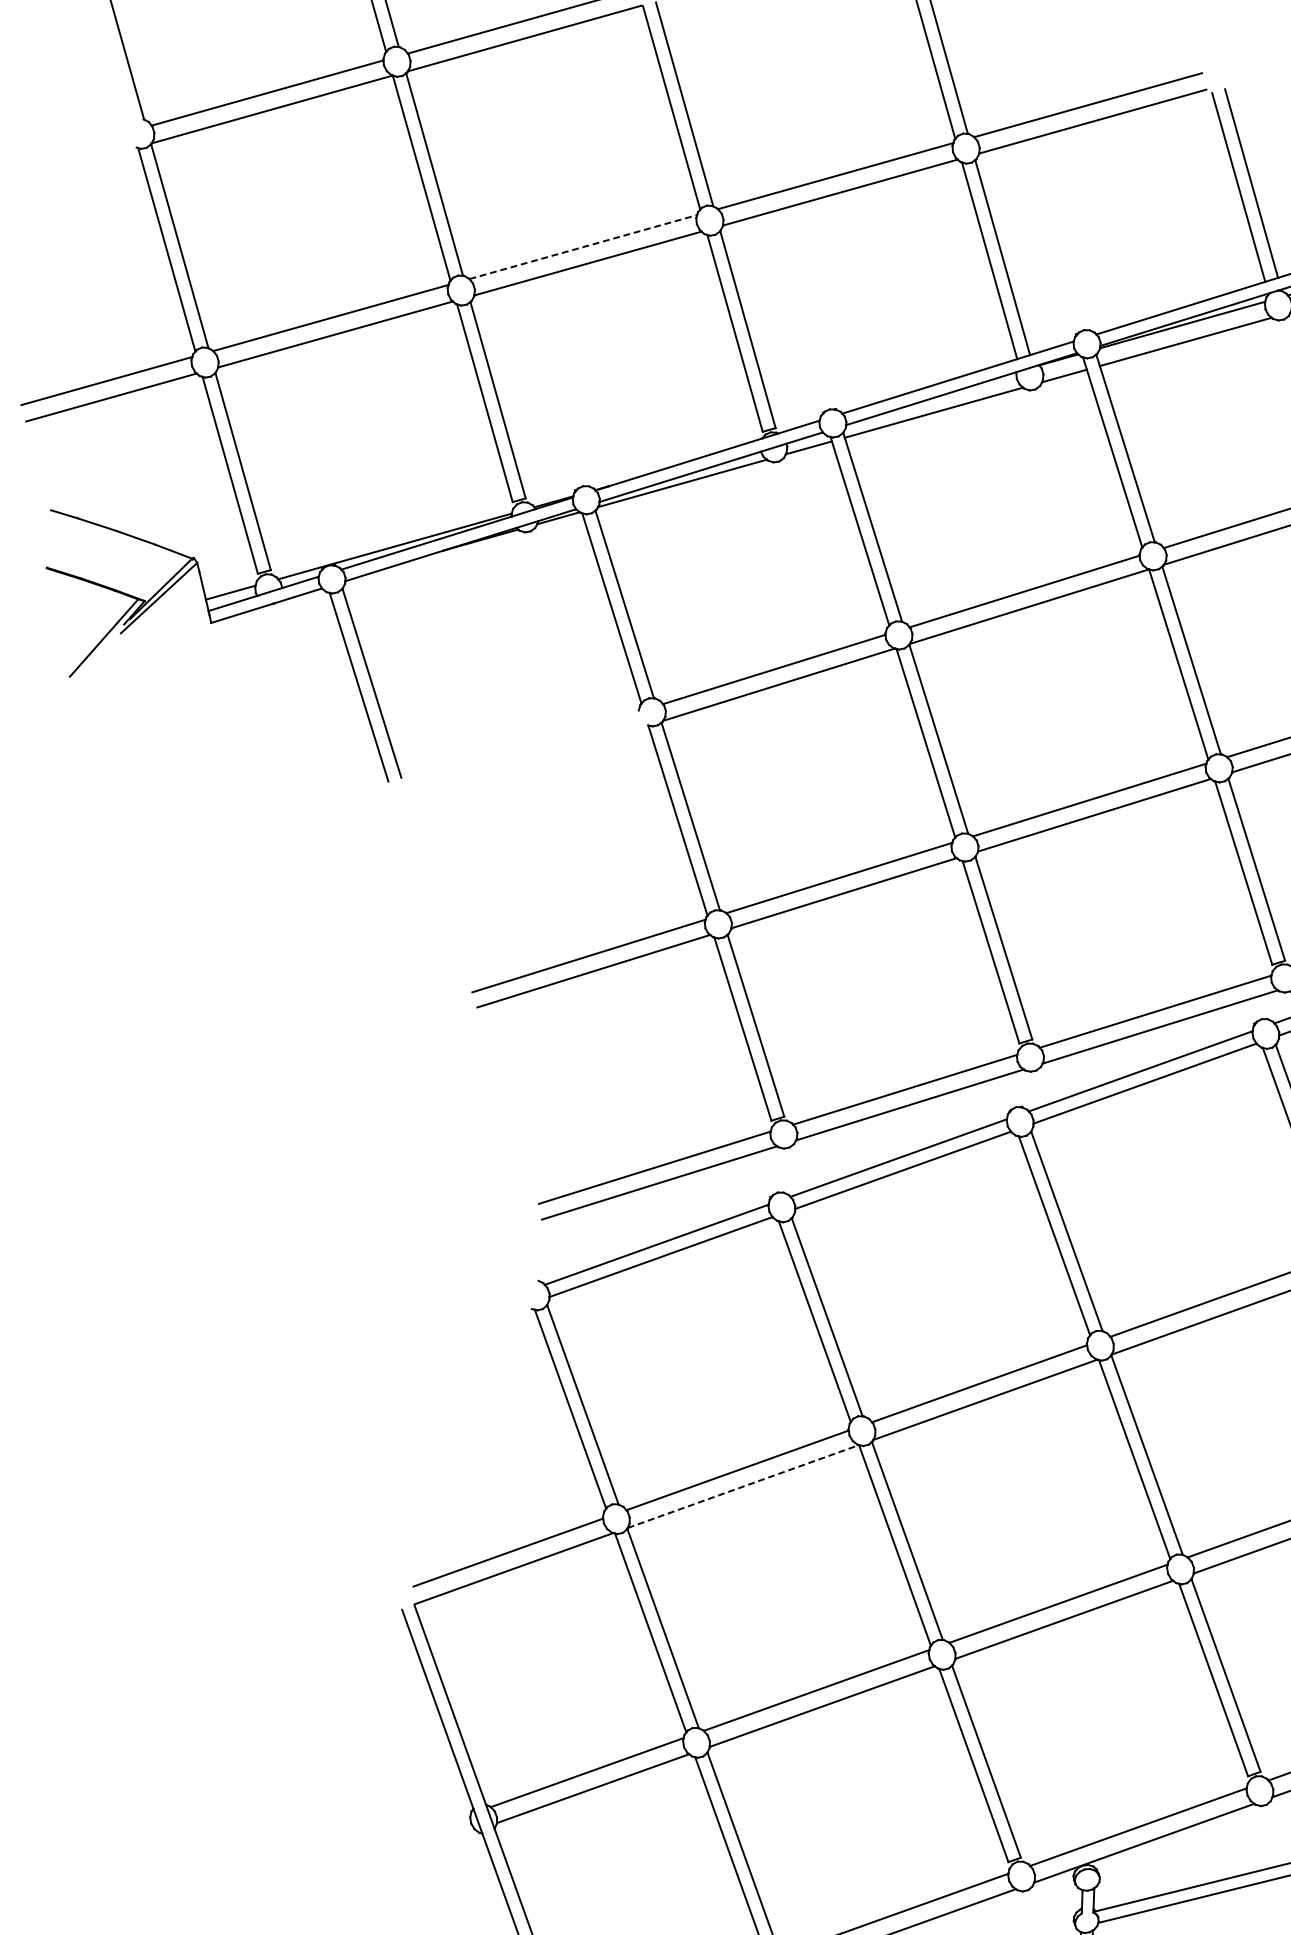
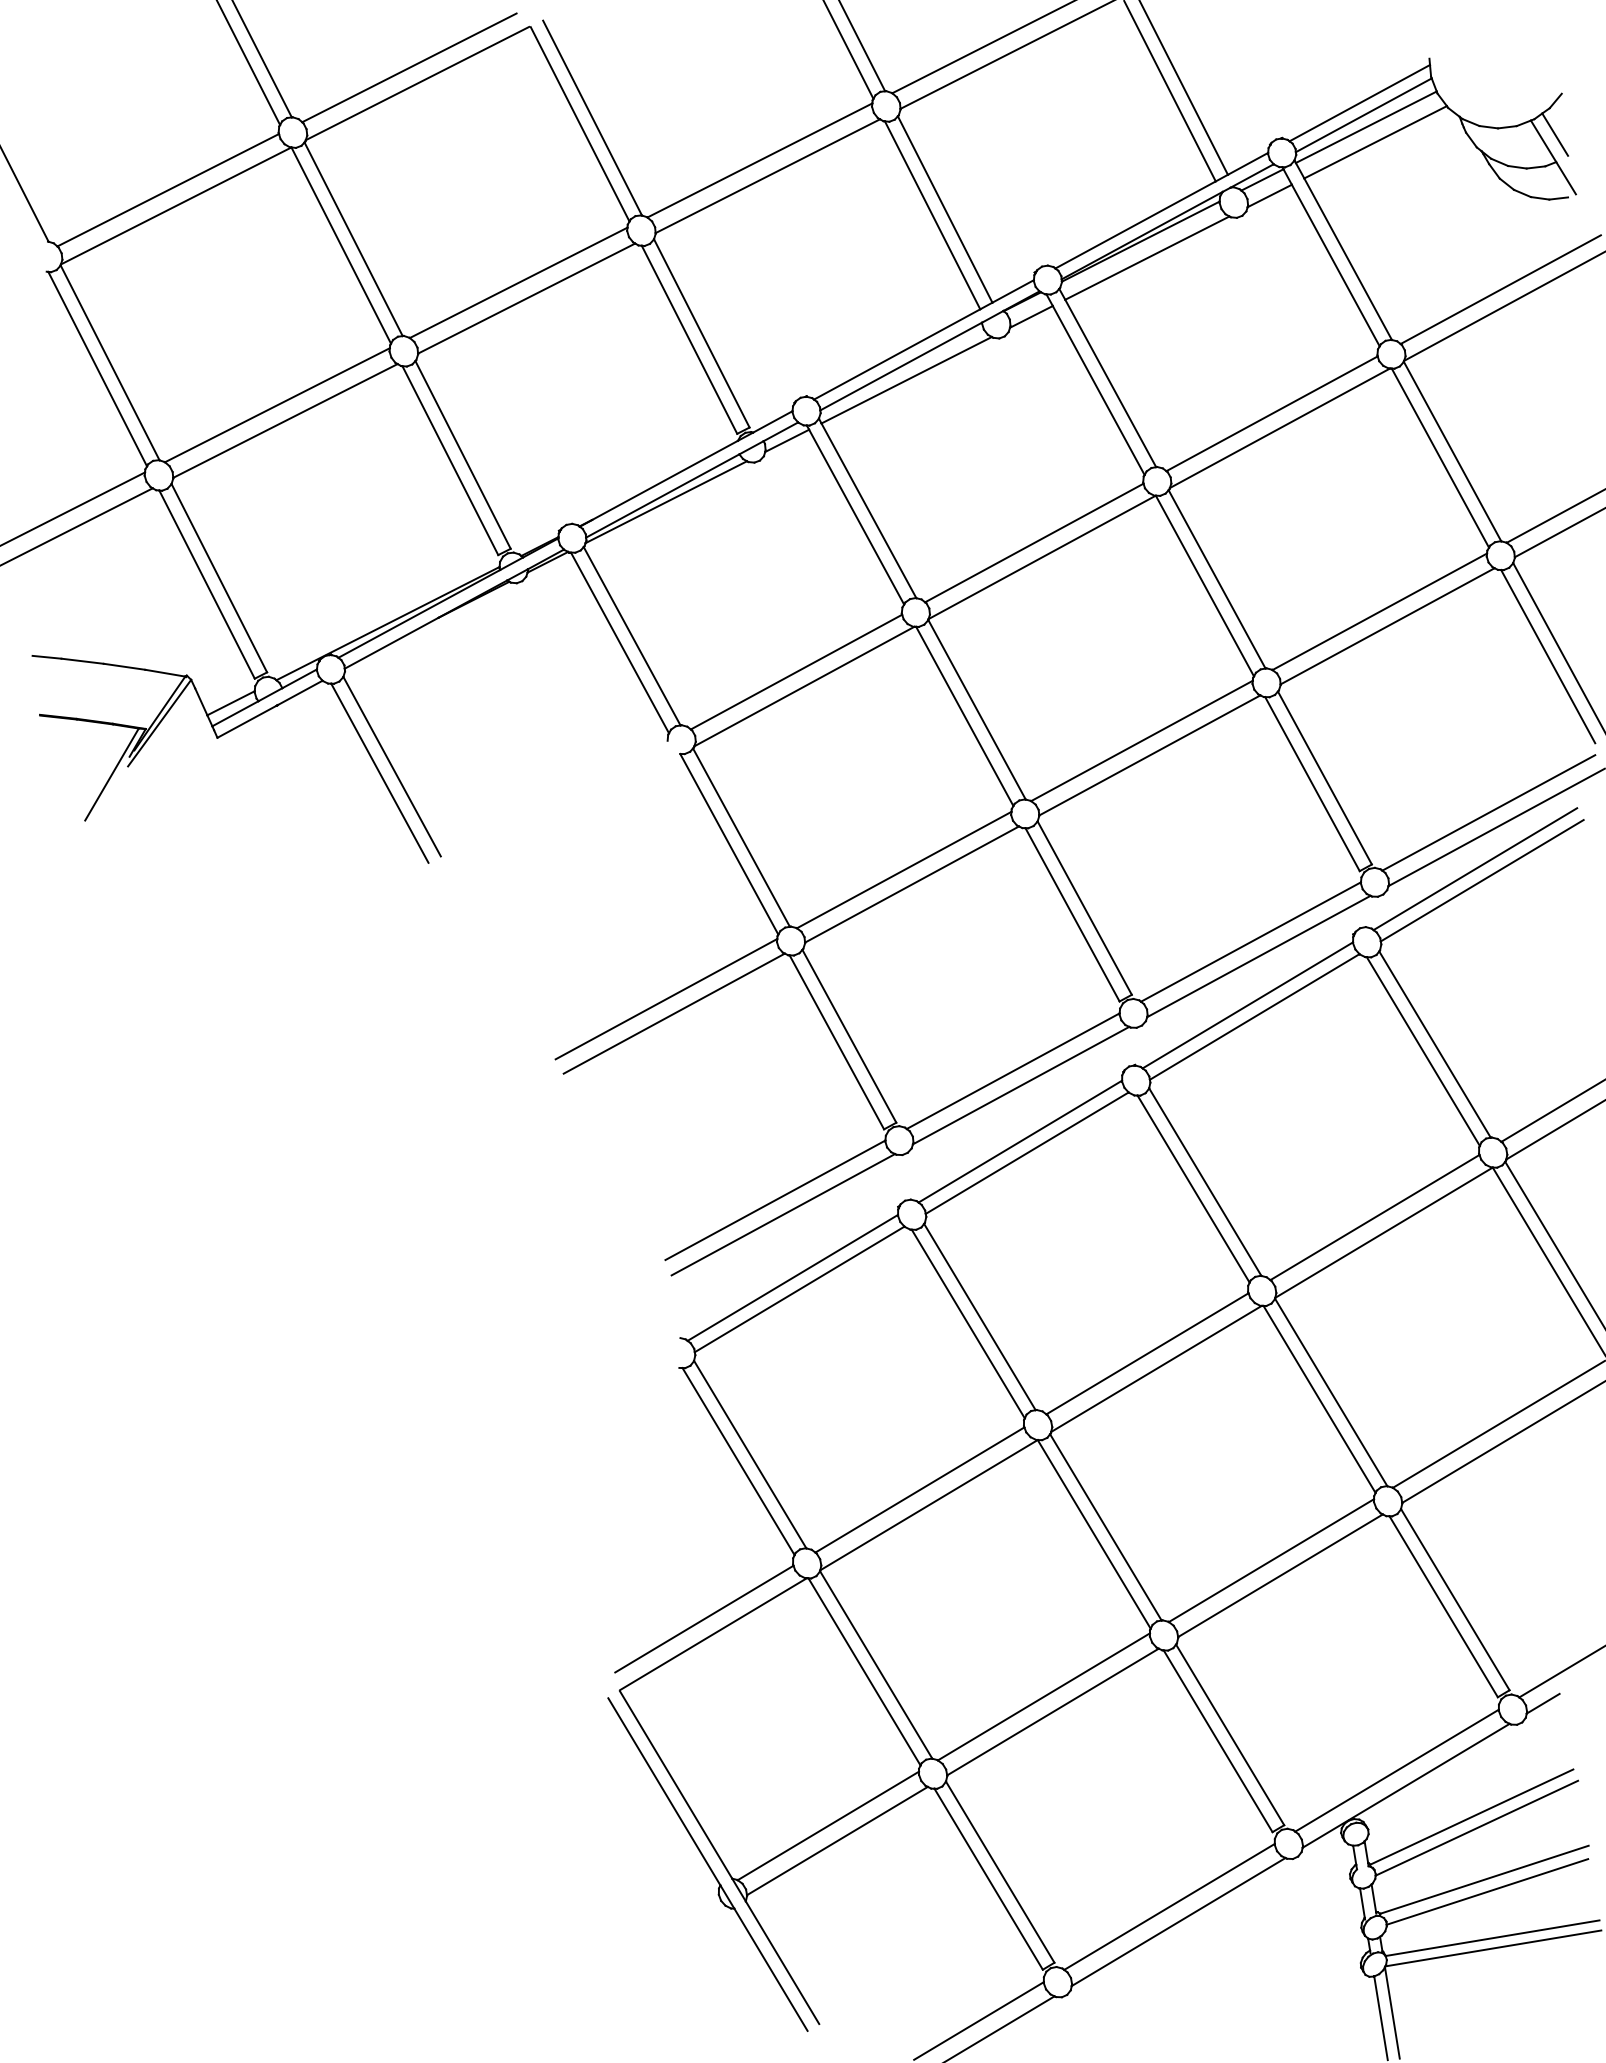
line: (583, 246) -> (518, 282), dashed -> solid
line: (743, 1486) -> (929, 1505), dashed -> solid

